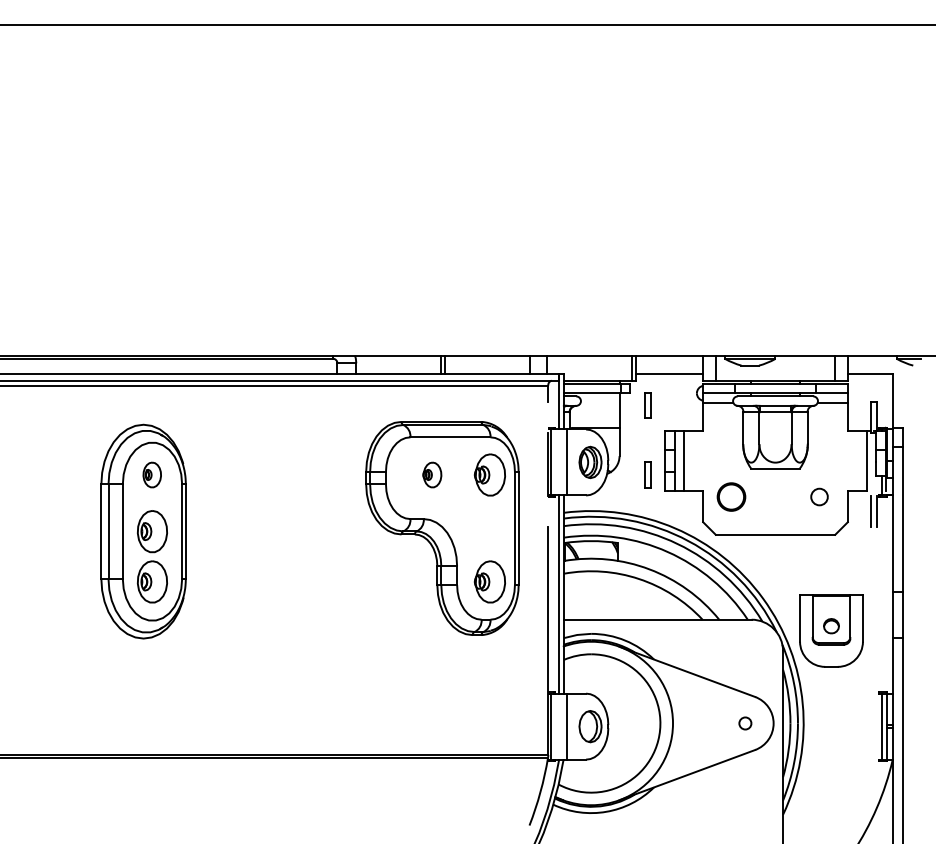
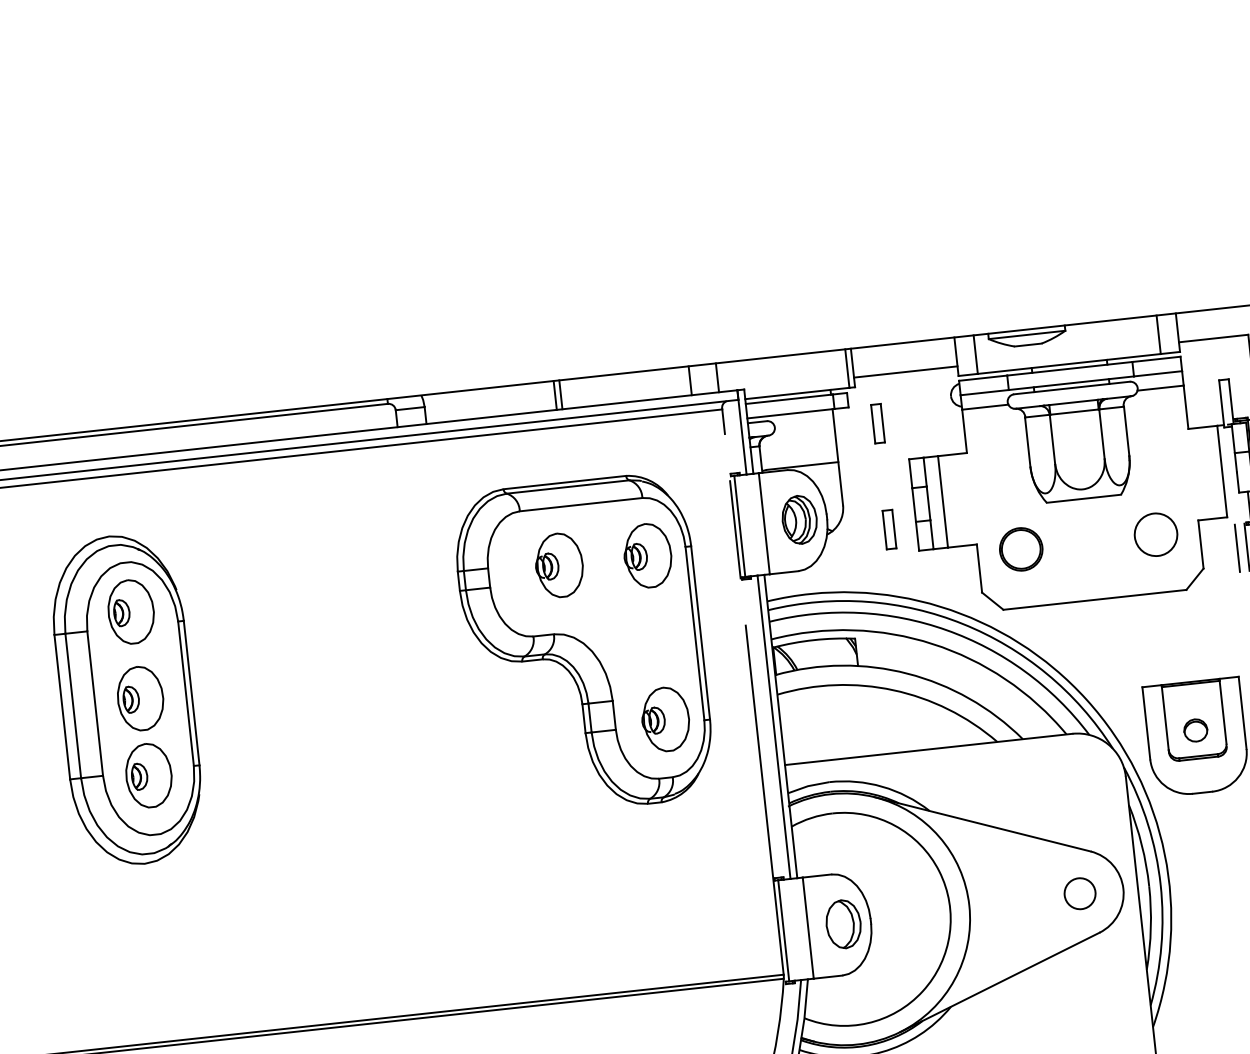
part: (151, 474) -> (129, 611), size x1.67
part: (432, 474) -> (559, 564), size x1.67
circle: (819, 496) -> (1155, 533), size x1.67
circle: (745, 723) -> (1080, 893), size x1.67

